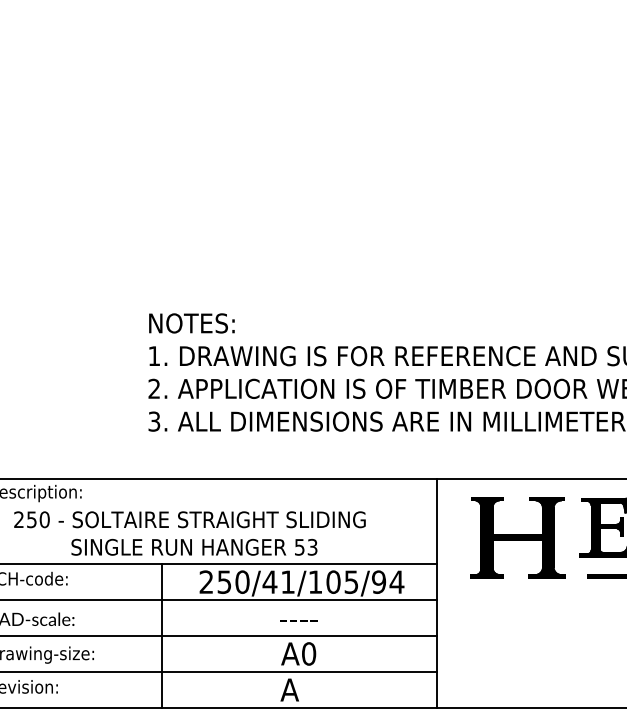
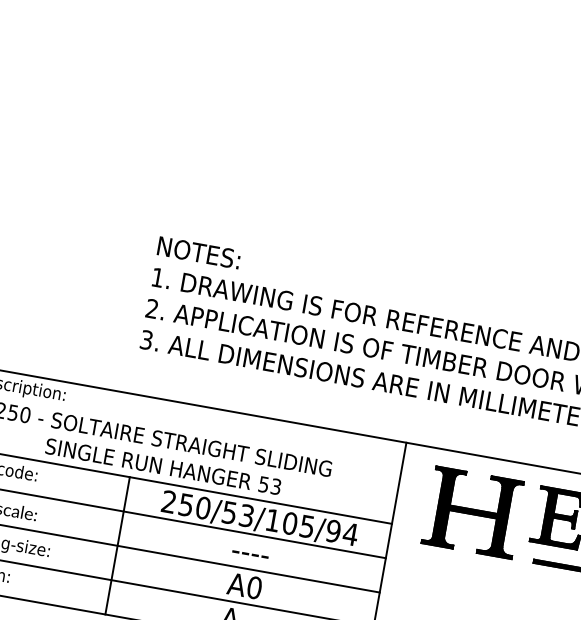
text: (278, 581) -> (237, 513), 250/41/105/94 -> 250/53/105/94

